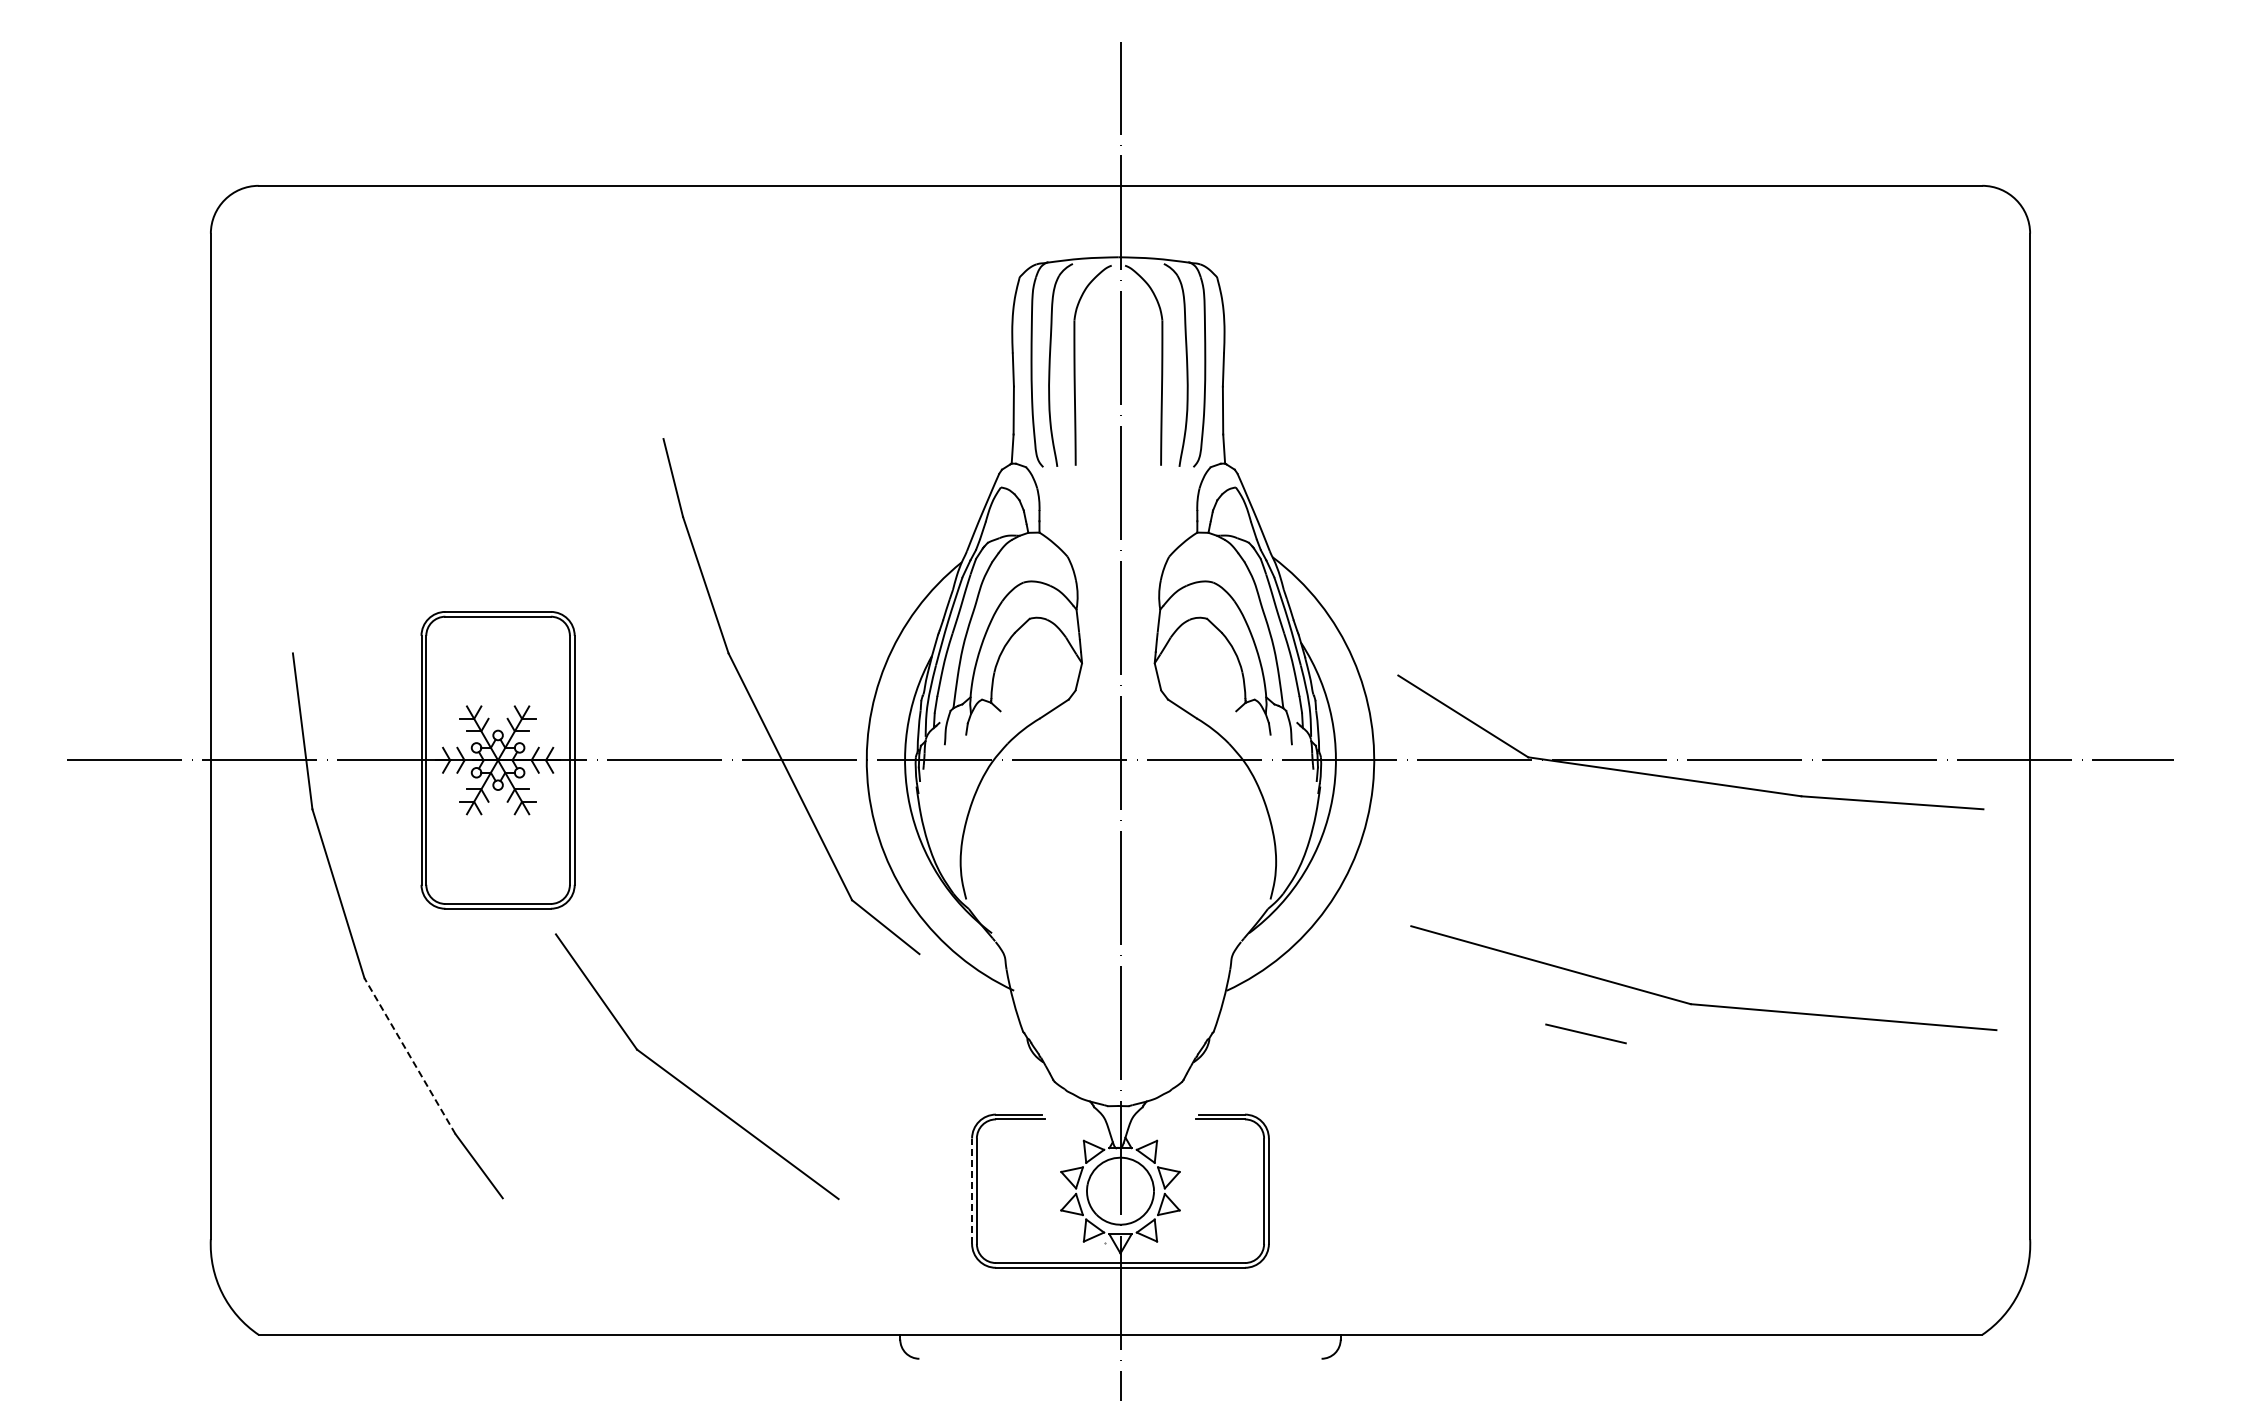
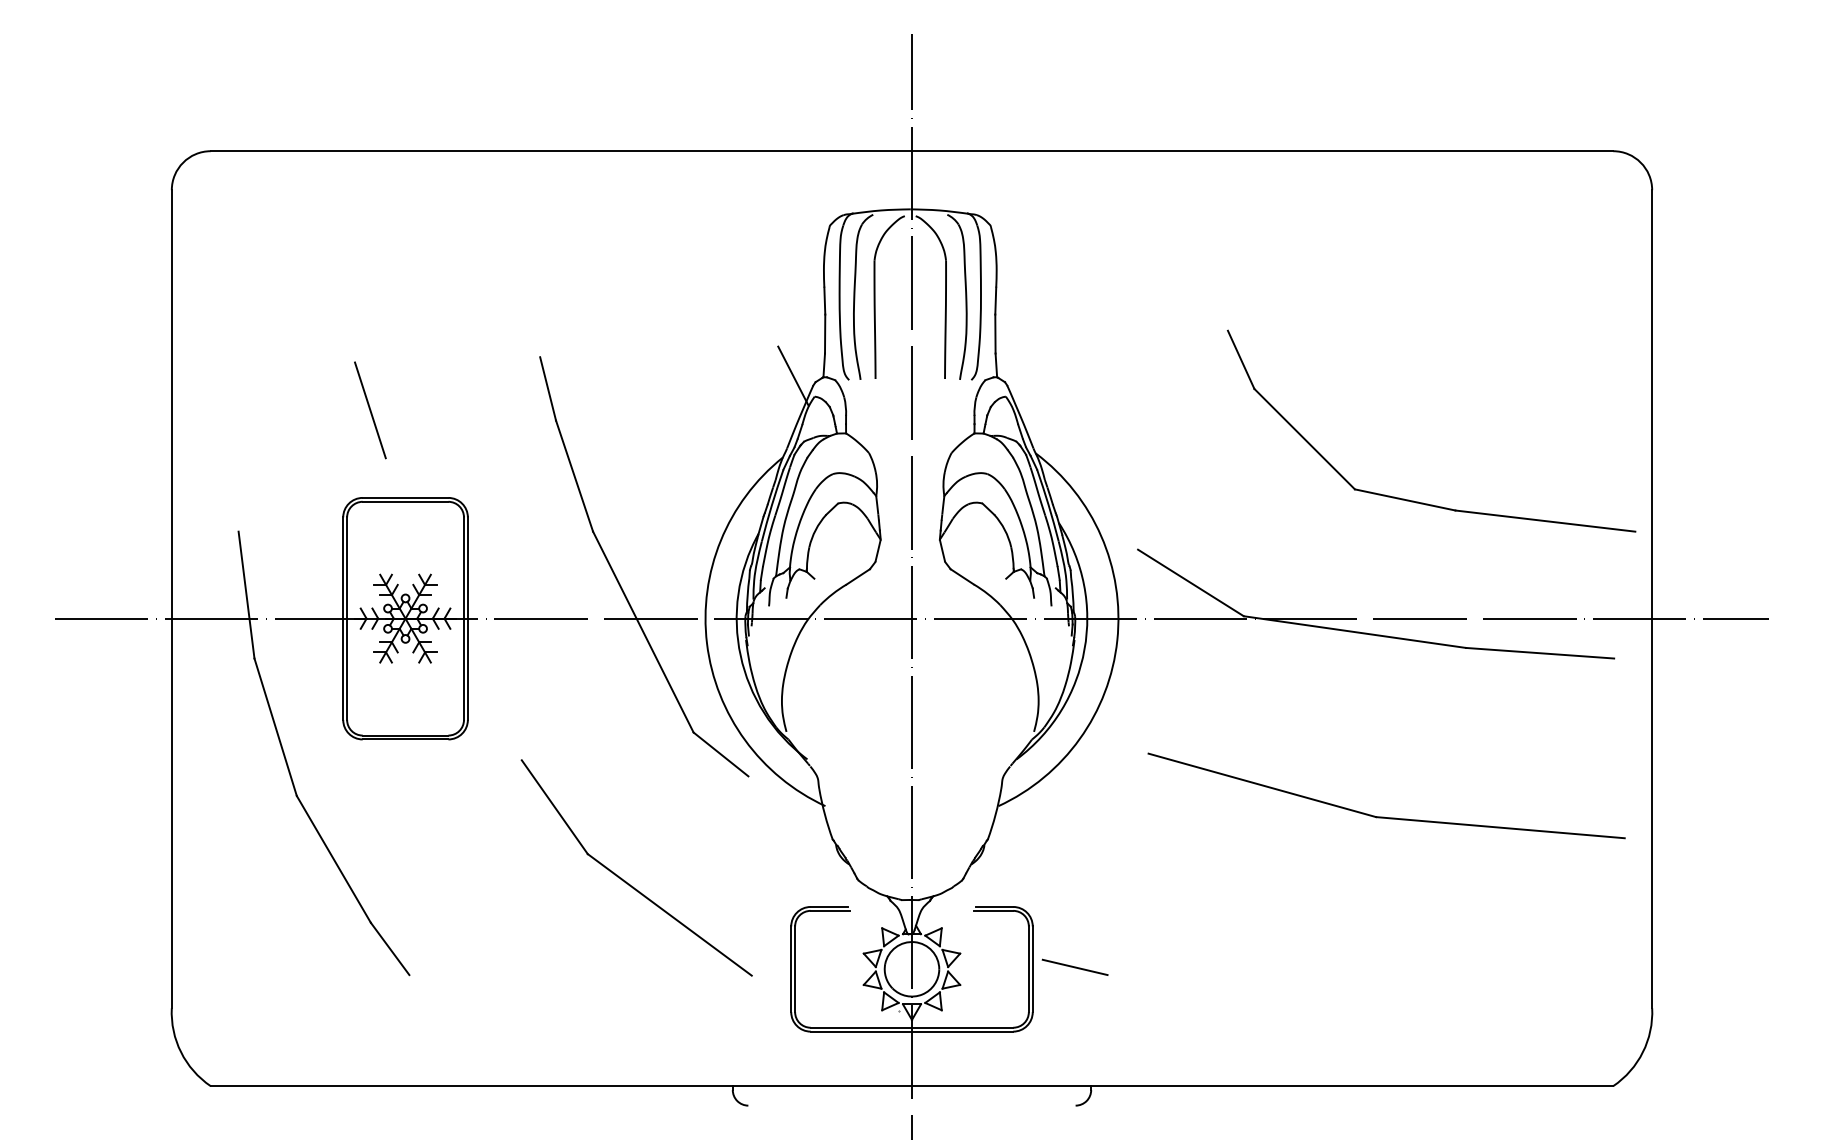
line: (974, 462) -> (793, 376), added
line: (454, 504) -> (370, 410), added
part: (1742, 616) -> (1418, 501), added
line: (1585, 1033) -> (1074, 967), moved
line: (409, 1055) -> (333, 858), dashed -> solid
part: (683, 1082) -> (625, 880), moved
line: (972, 1191) -> (791, 969), dashed -> solid

